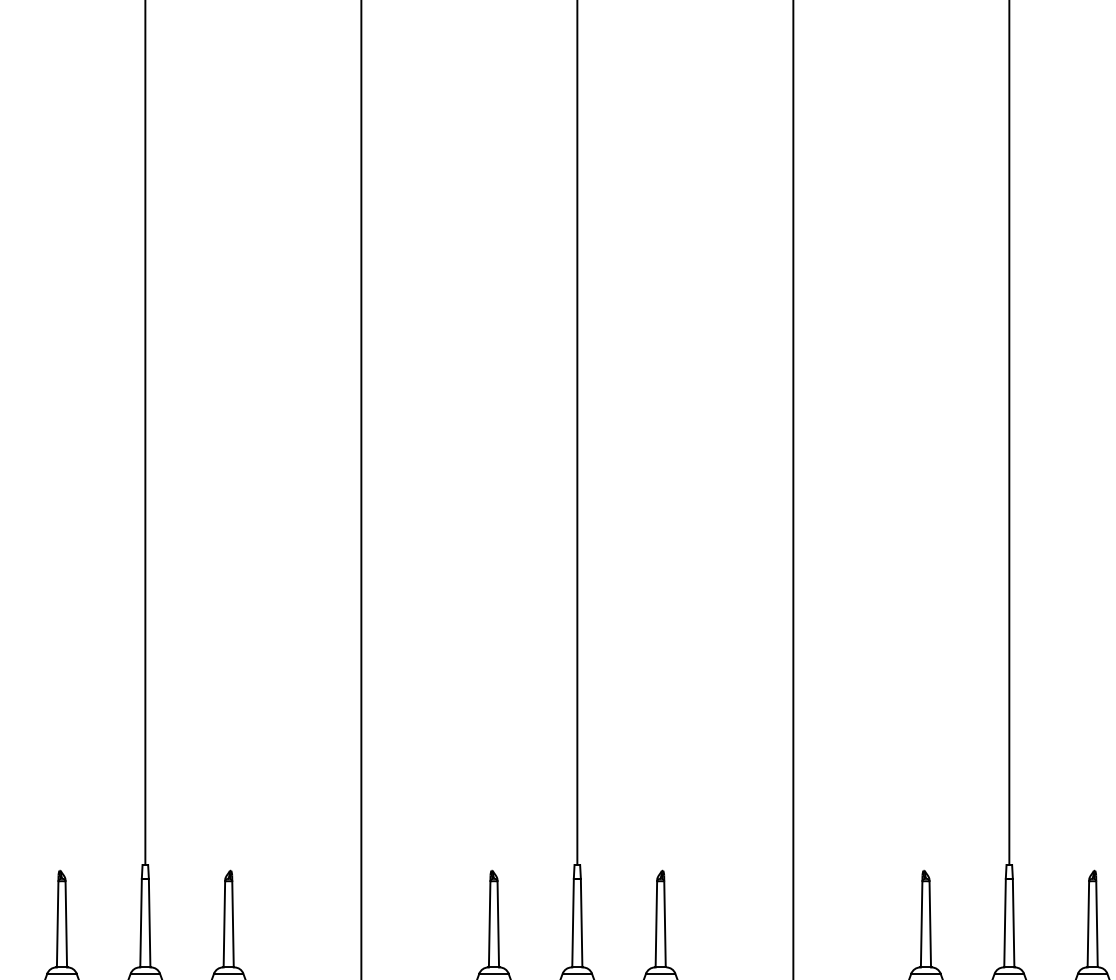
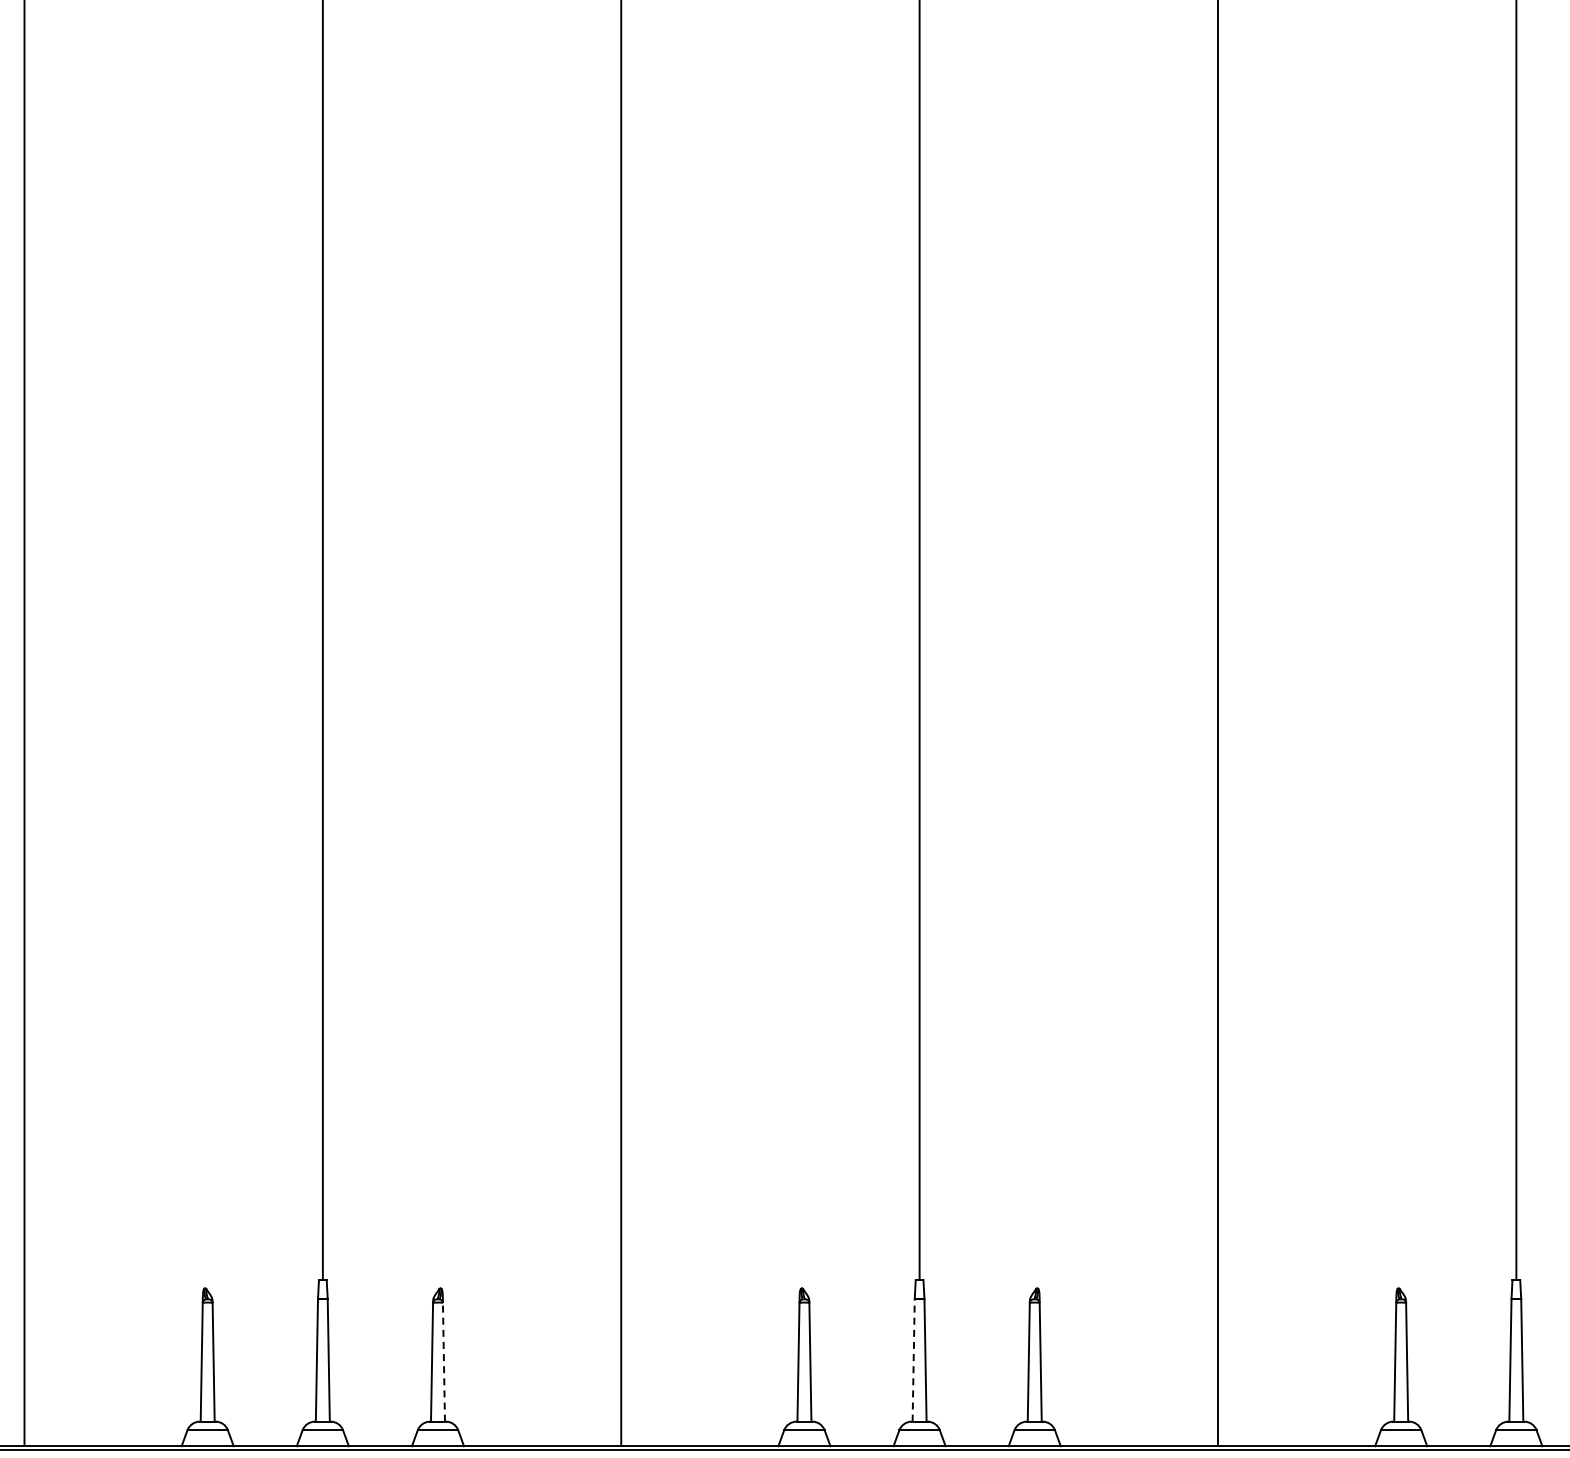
line: (232, 923) -> (443, 1361), solid -> dashed
line: (572, 923) -> (913, 1360), solid -> dashed

